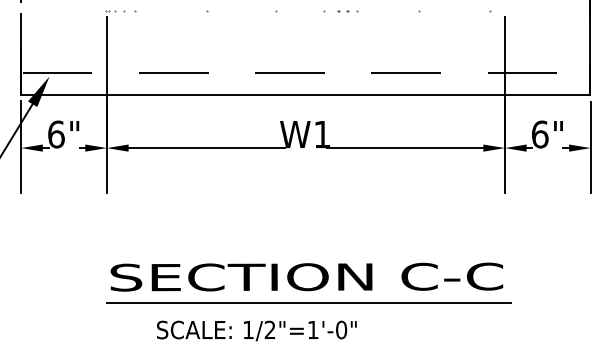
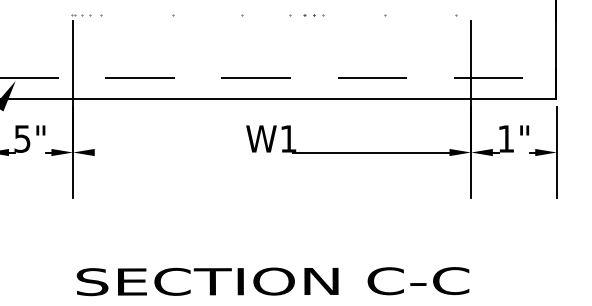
text: (56, 134) -> (22, 138), 6" -> 5"
text: (540, 134) -> (506, 138), 6" -> 1"
line: (206, 148) -> (172, 152), removed

